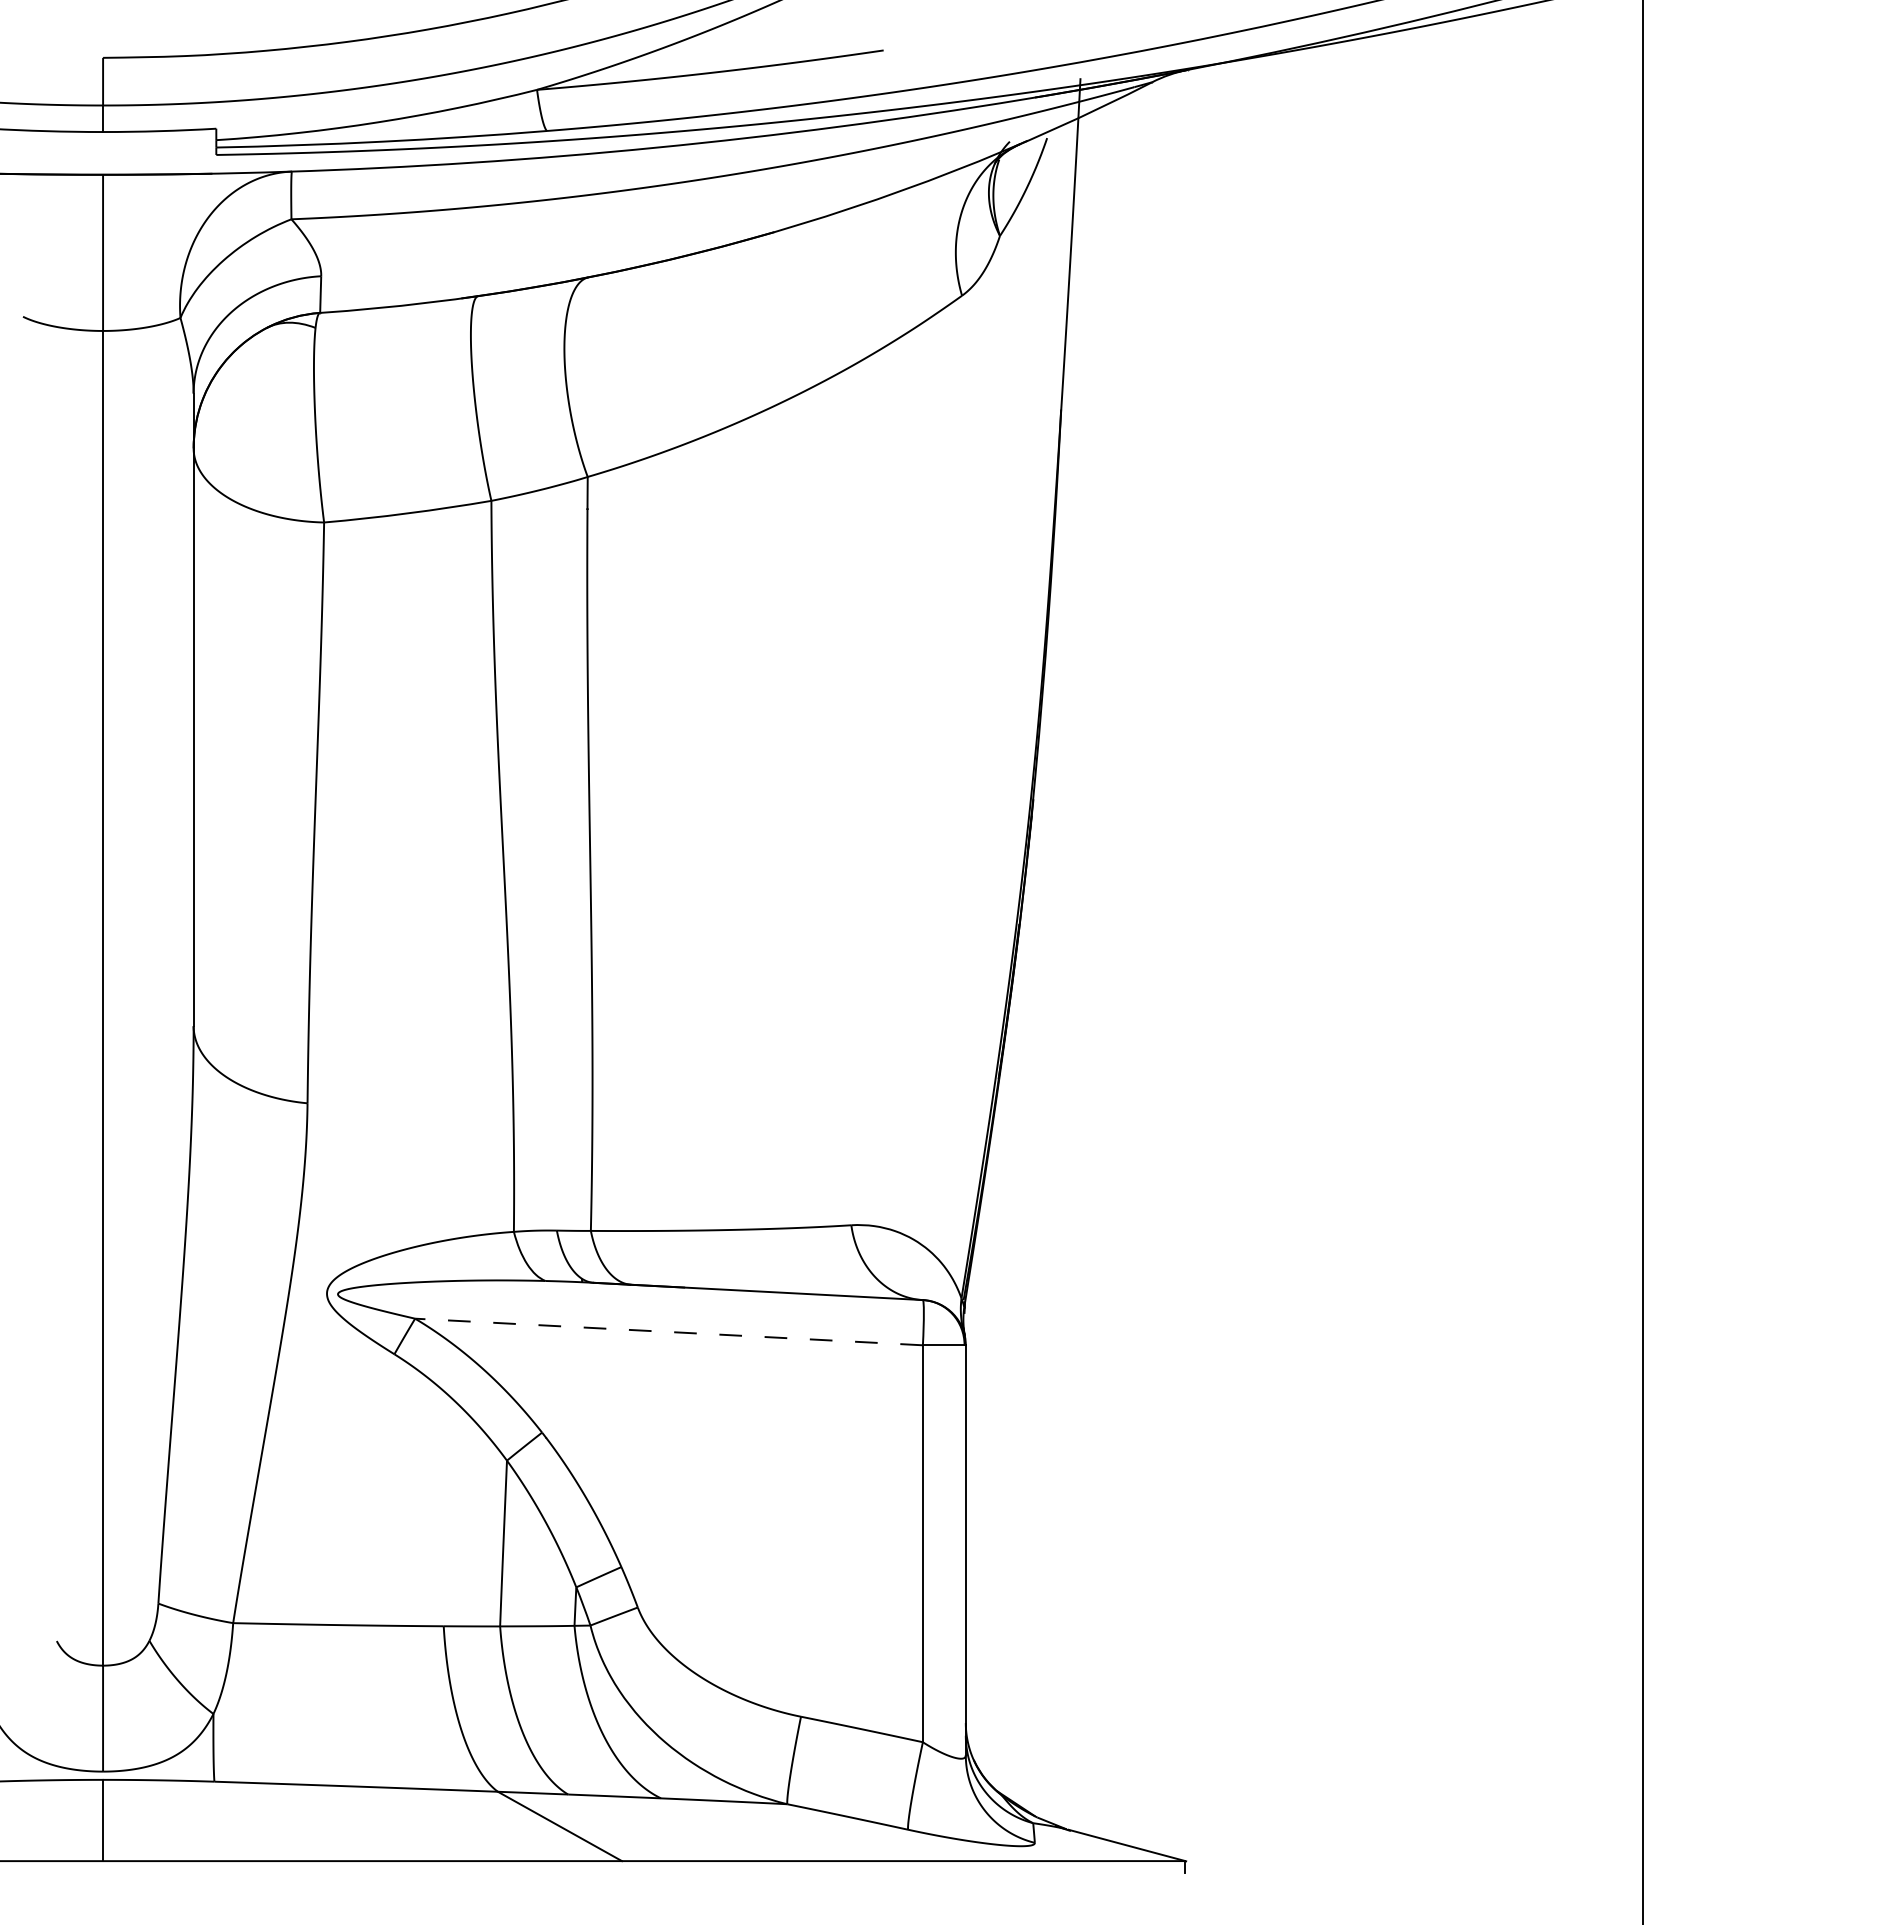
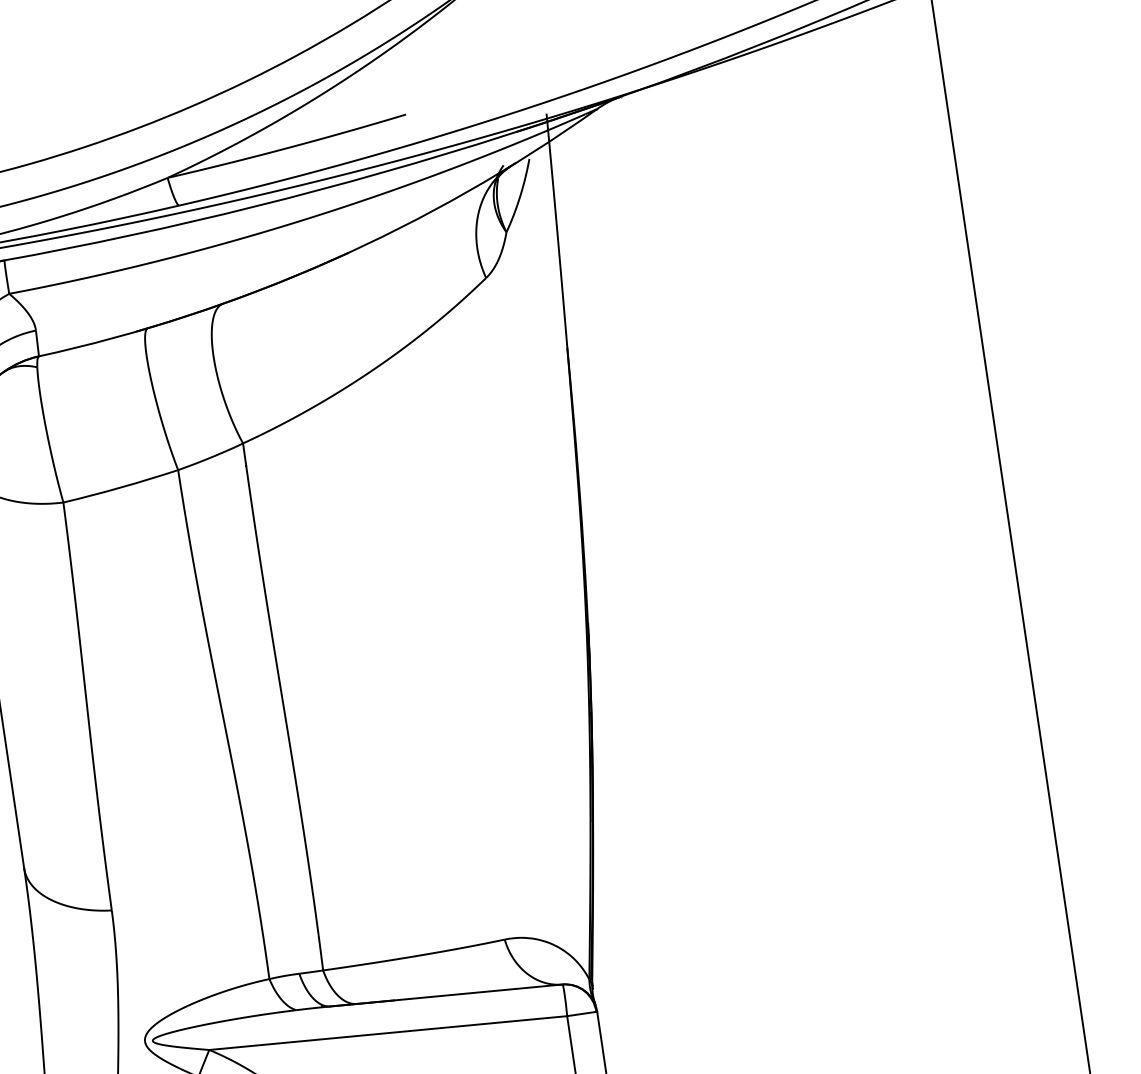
line: (668, 1331) -> (387, 1032), dashed -> solid

